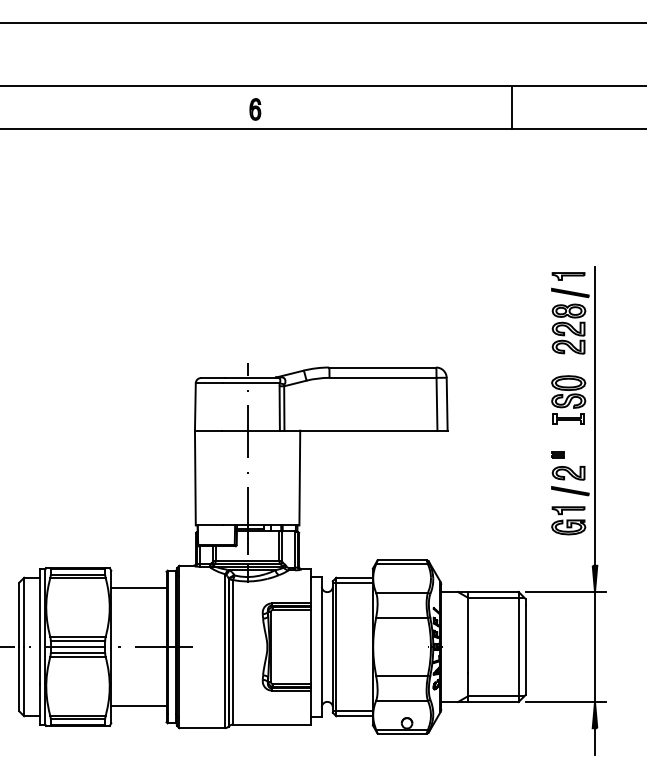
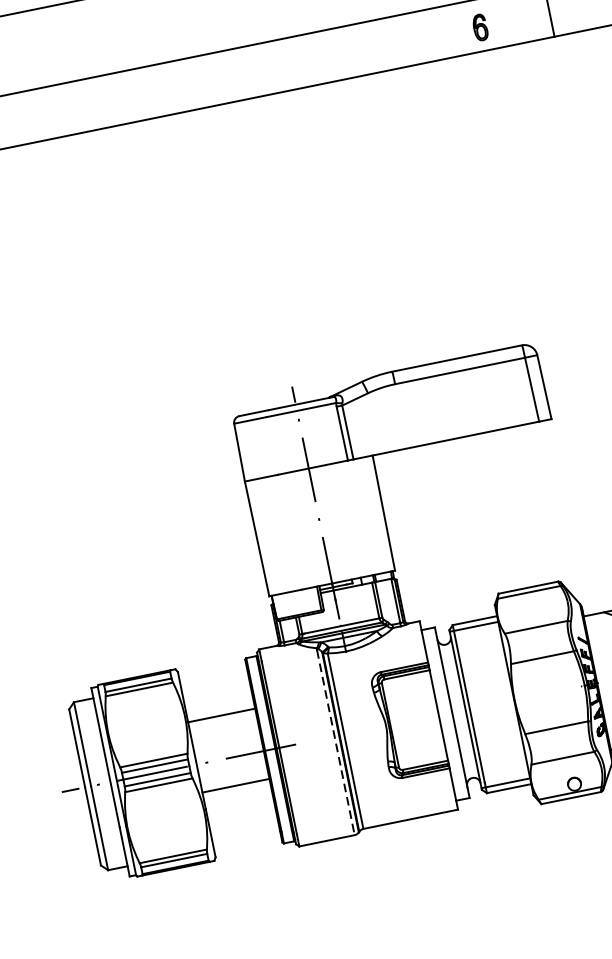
part: (255, 109) -> (480, 27), moved
line: (138, 588) -> (221, 716), moved
line: (224, 652) -> (335, 743), solid -> dashed
line: (138, 705) -> (235, 785), moved

